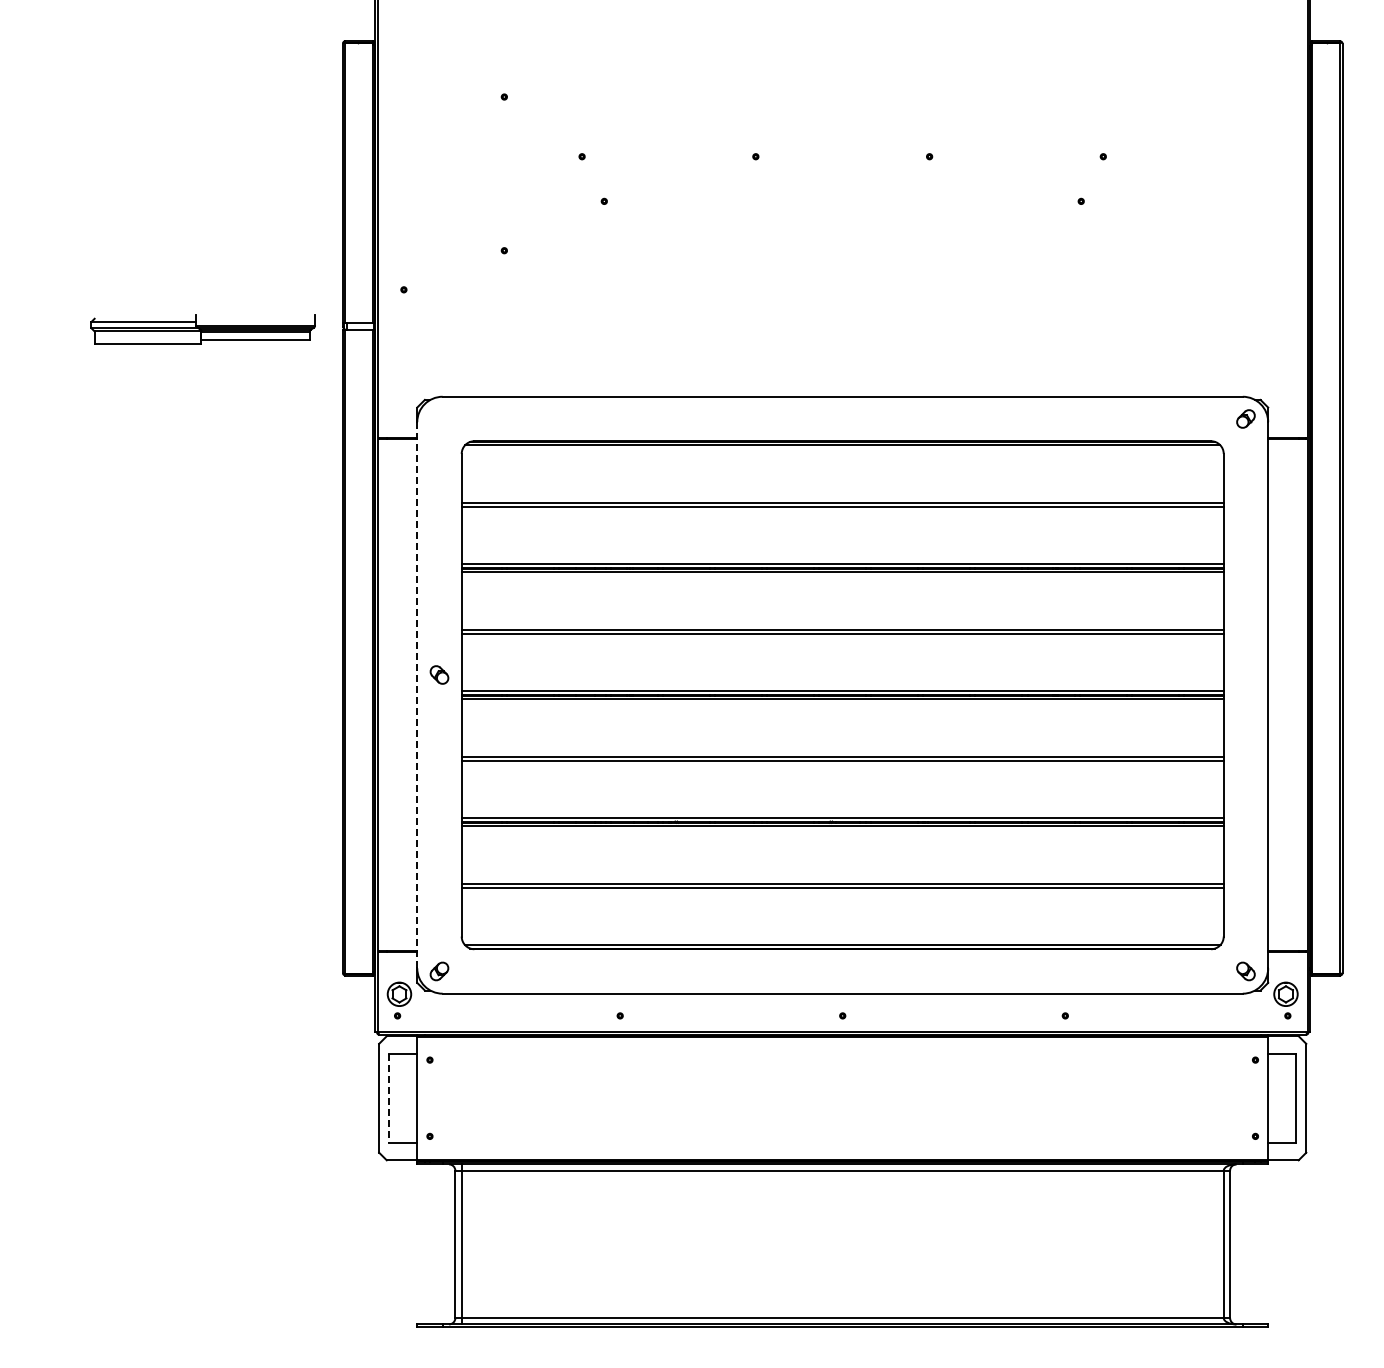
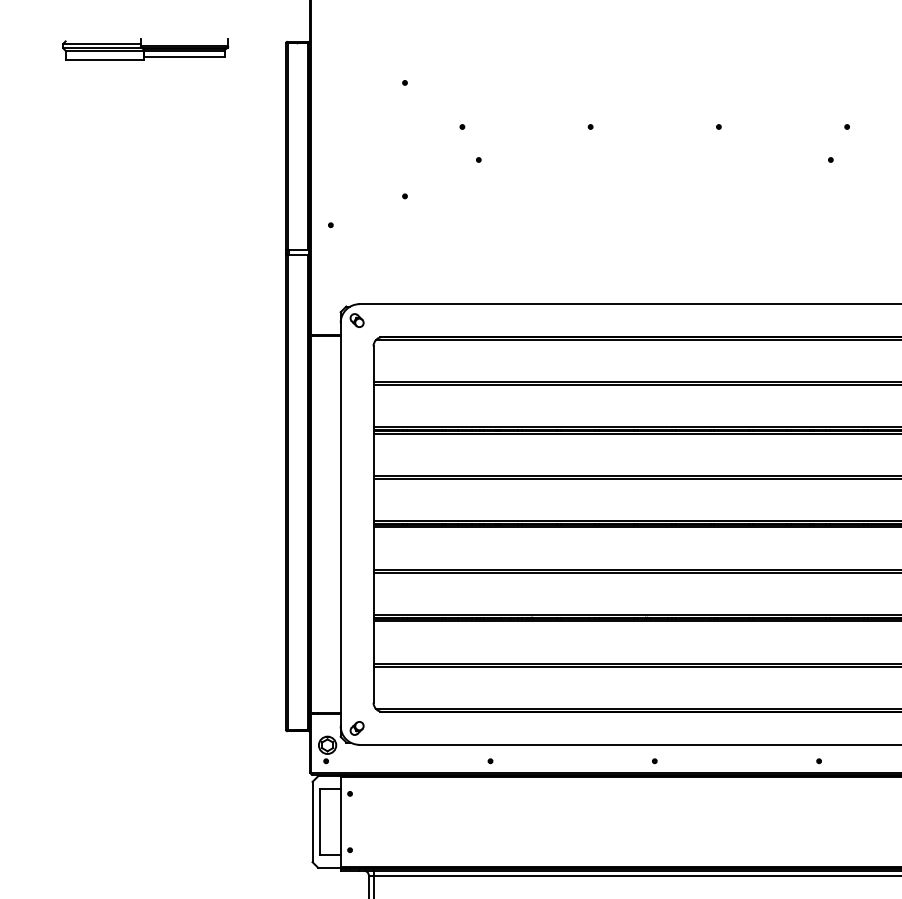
part: (202, 329) -> (145, 49), moved
part: (439, 674) -> (357, 320), moved
line: (417, 694) -> (340, 523), dashed -> solid
line: (389, 1098) -> (320, 822), dashed -> solid

